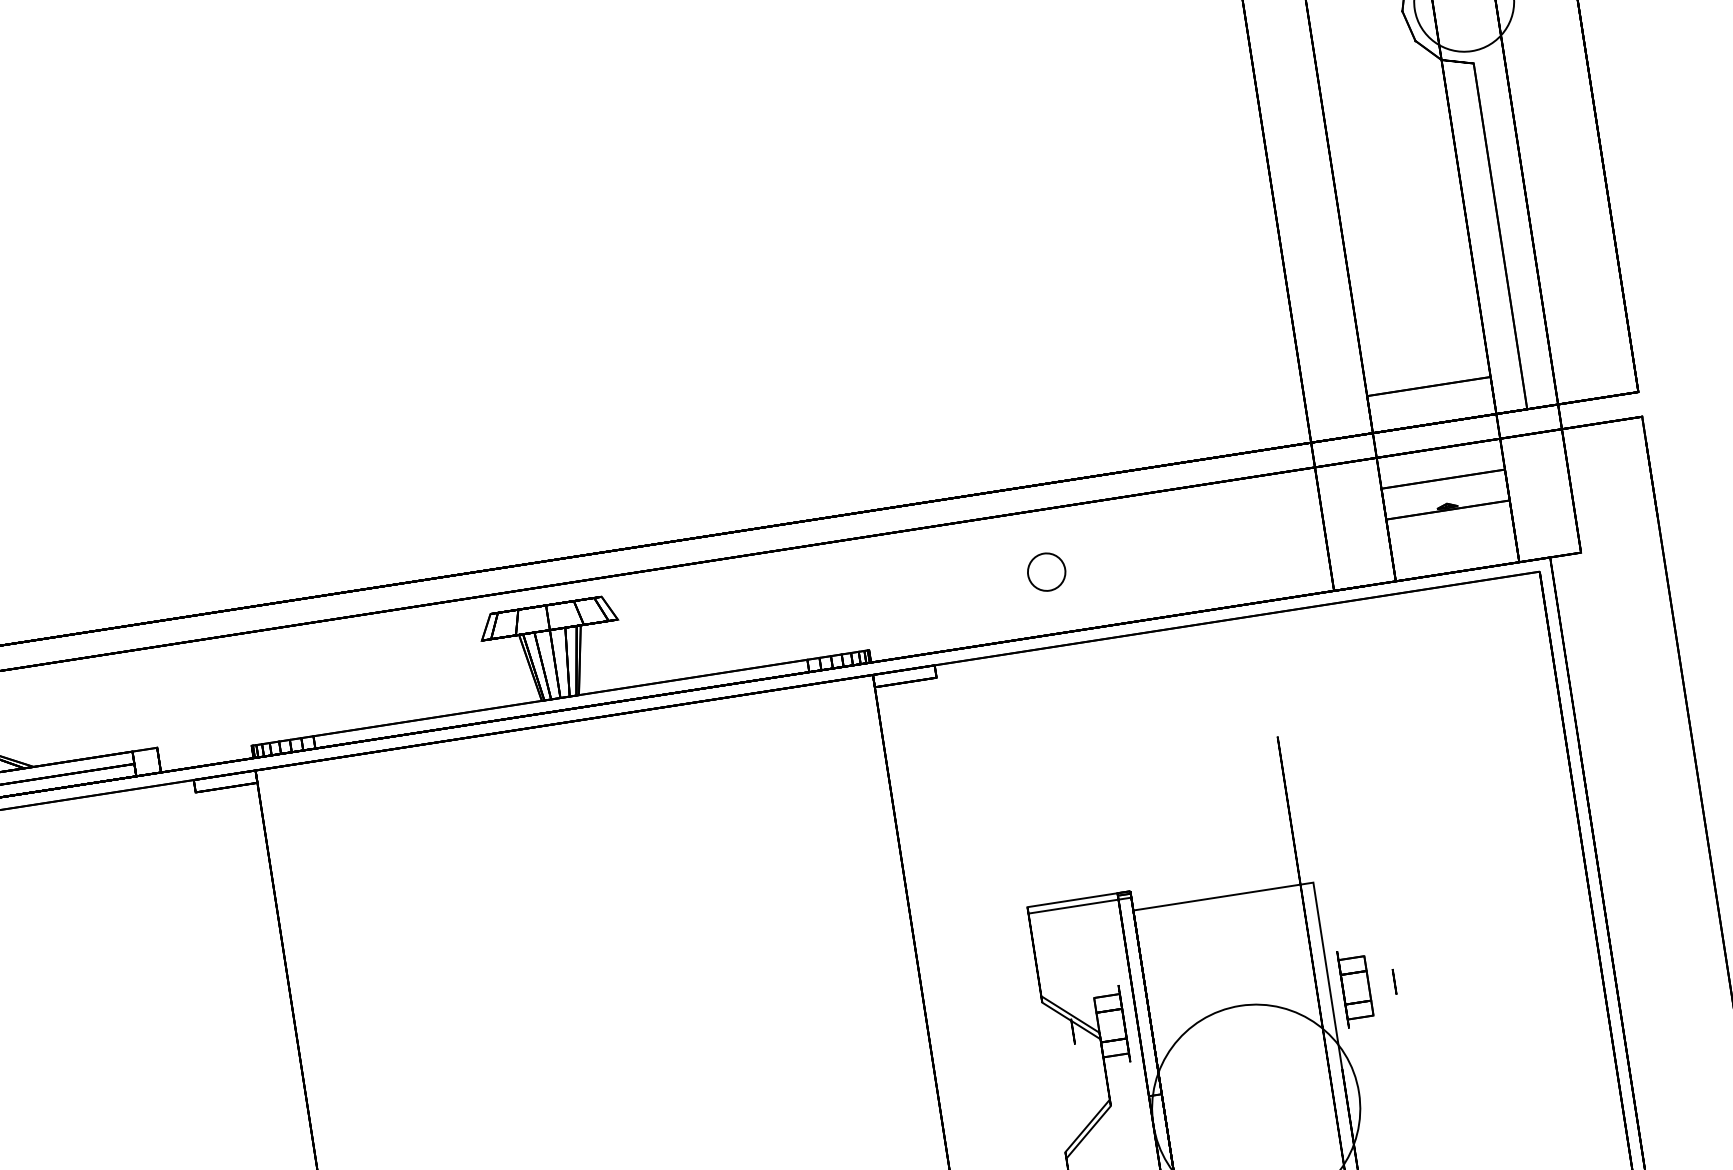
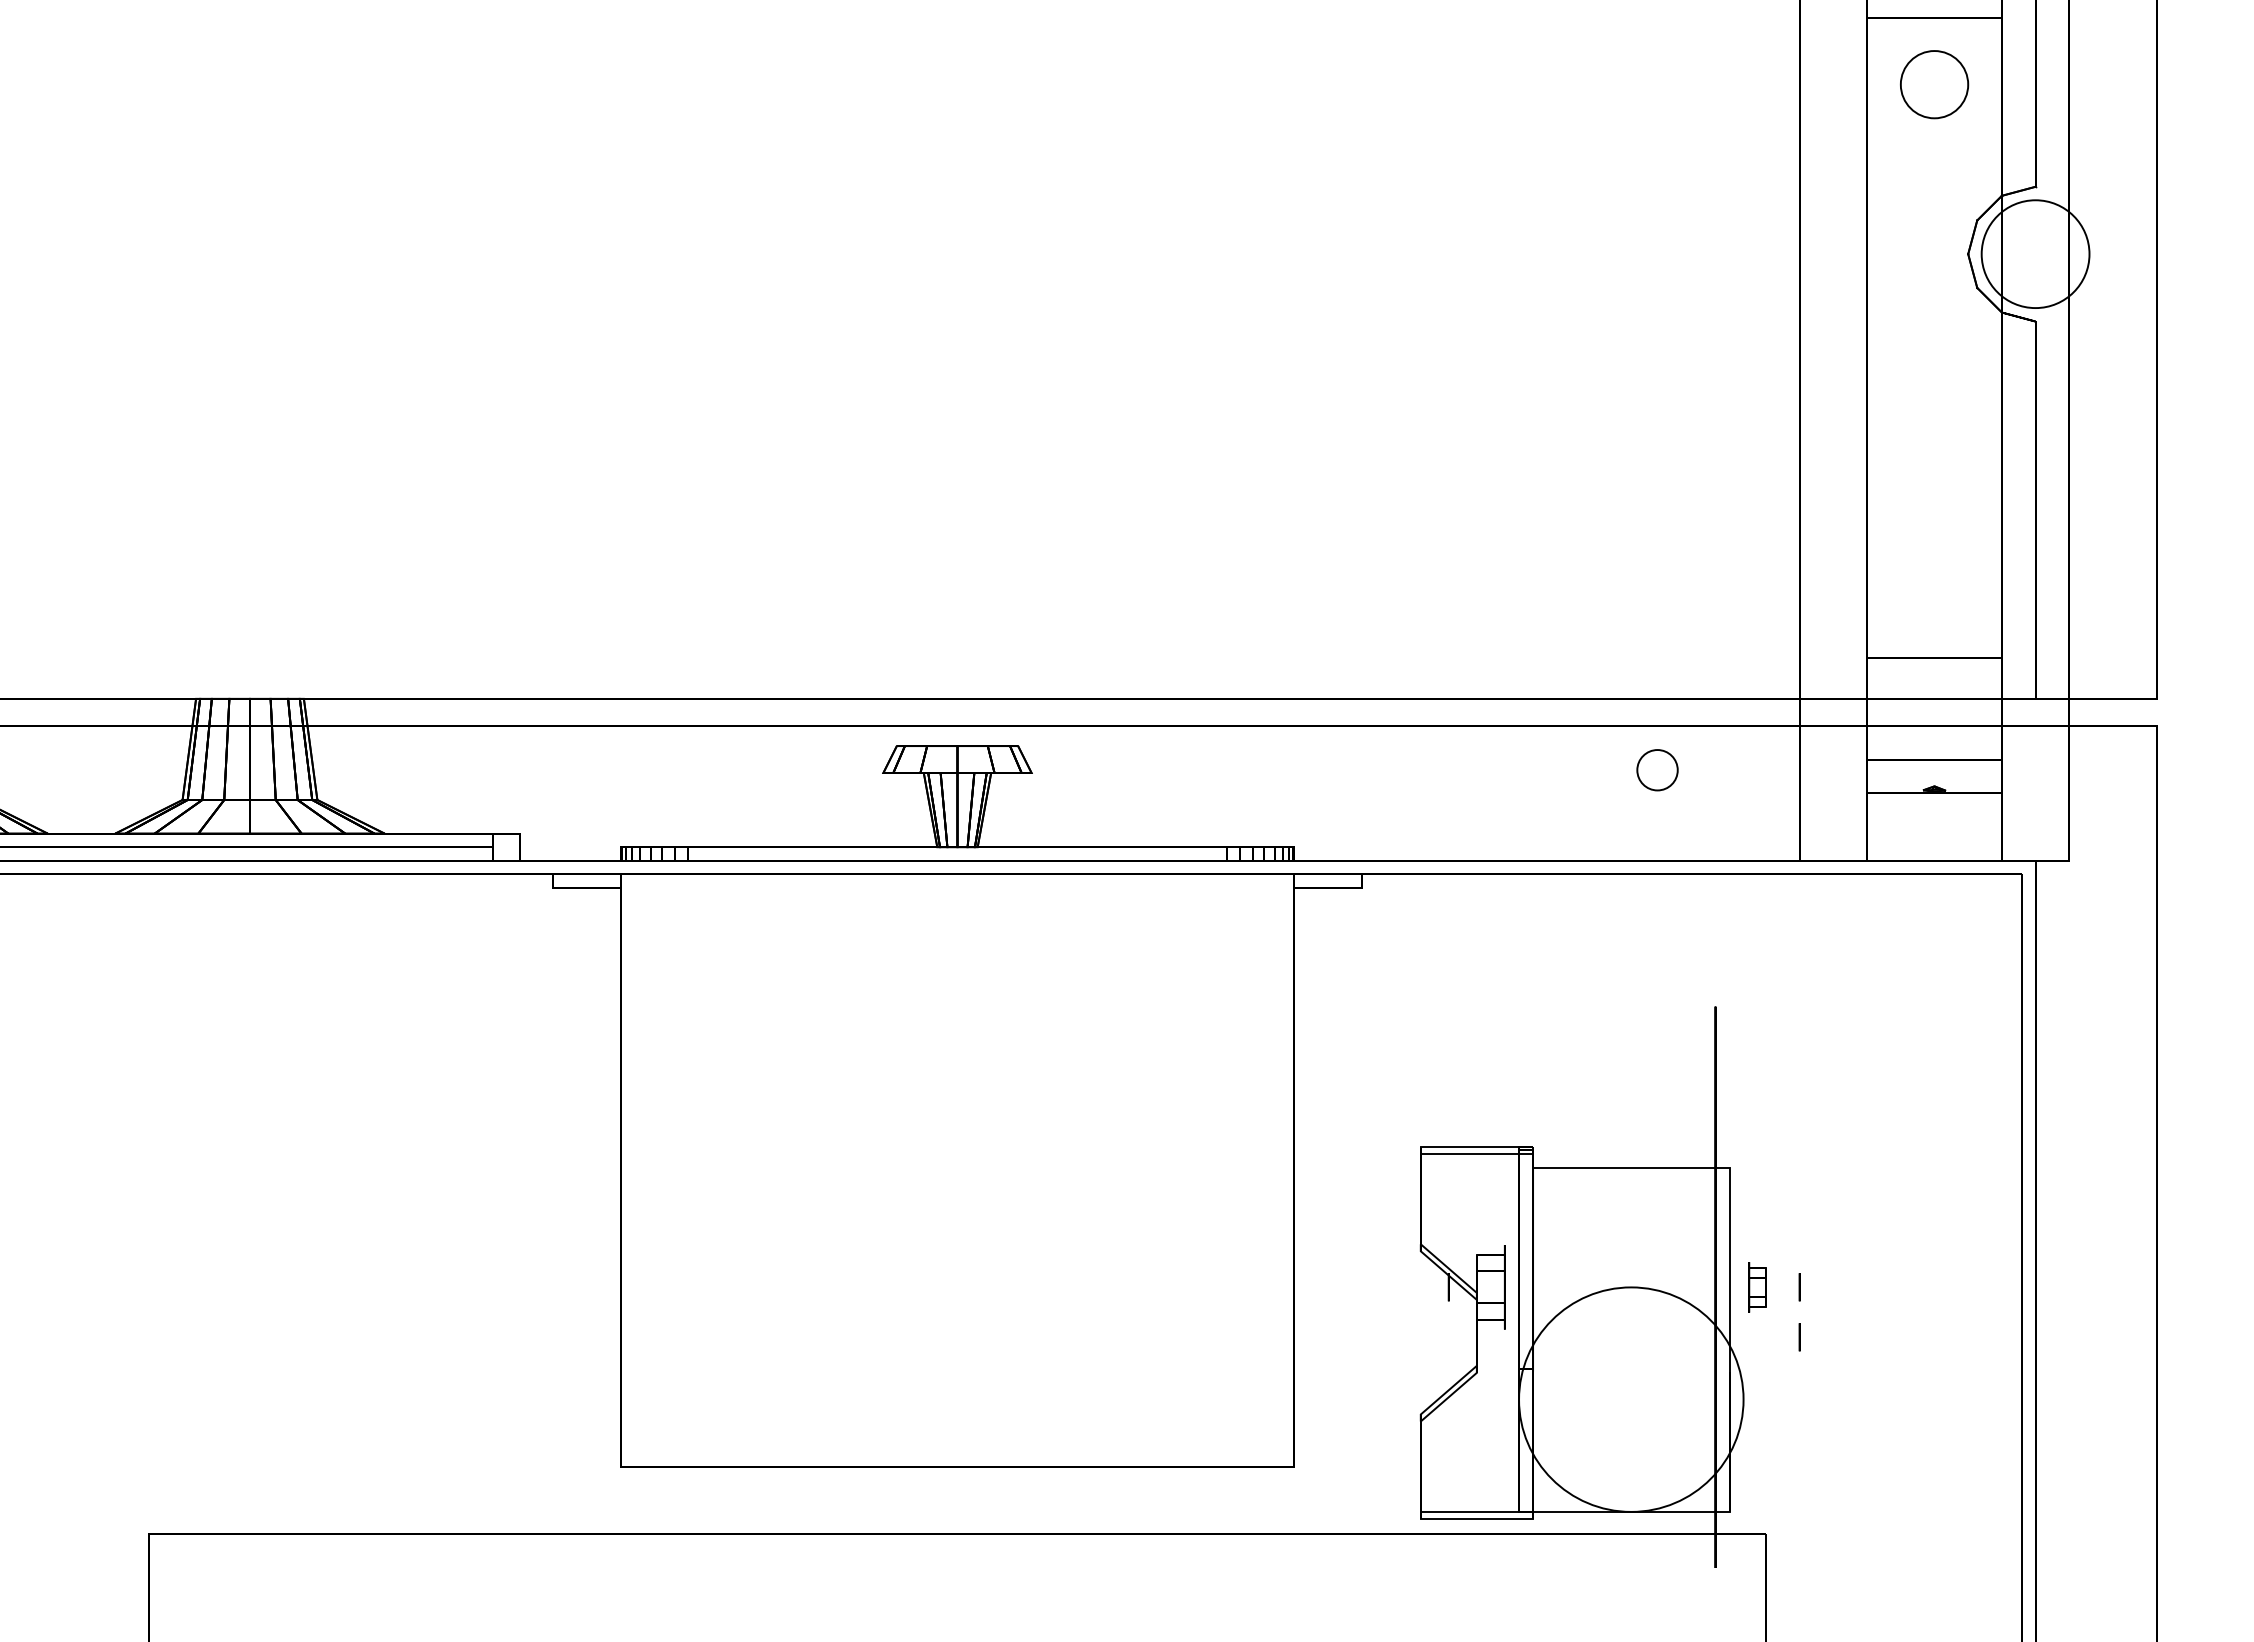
circle: (1046, 572) -> (1657, 770), moved
part: (1355, 988) -> (1757, 1287), size x0.6
circle: (1401, 1027) -> (1799, 1337), added

